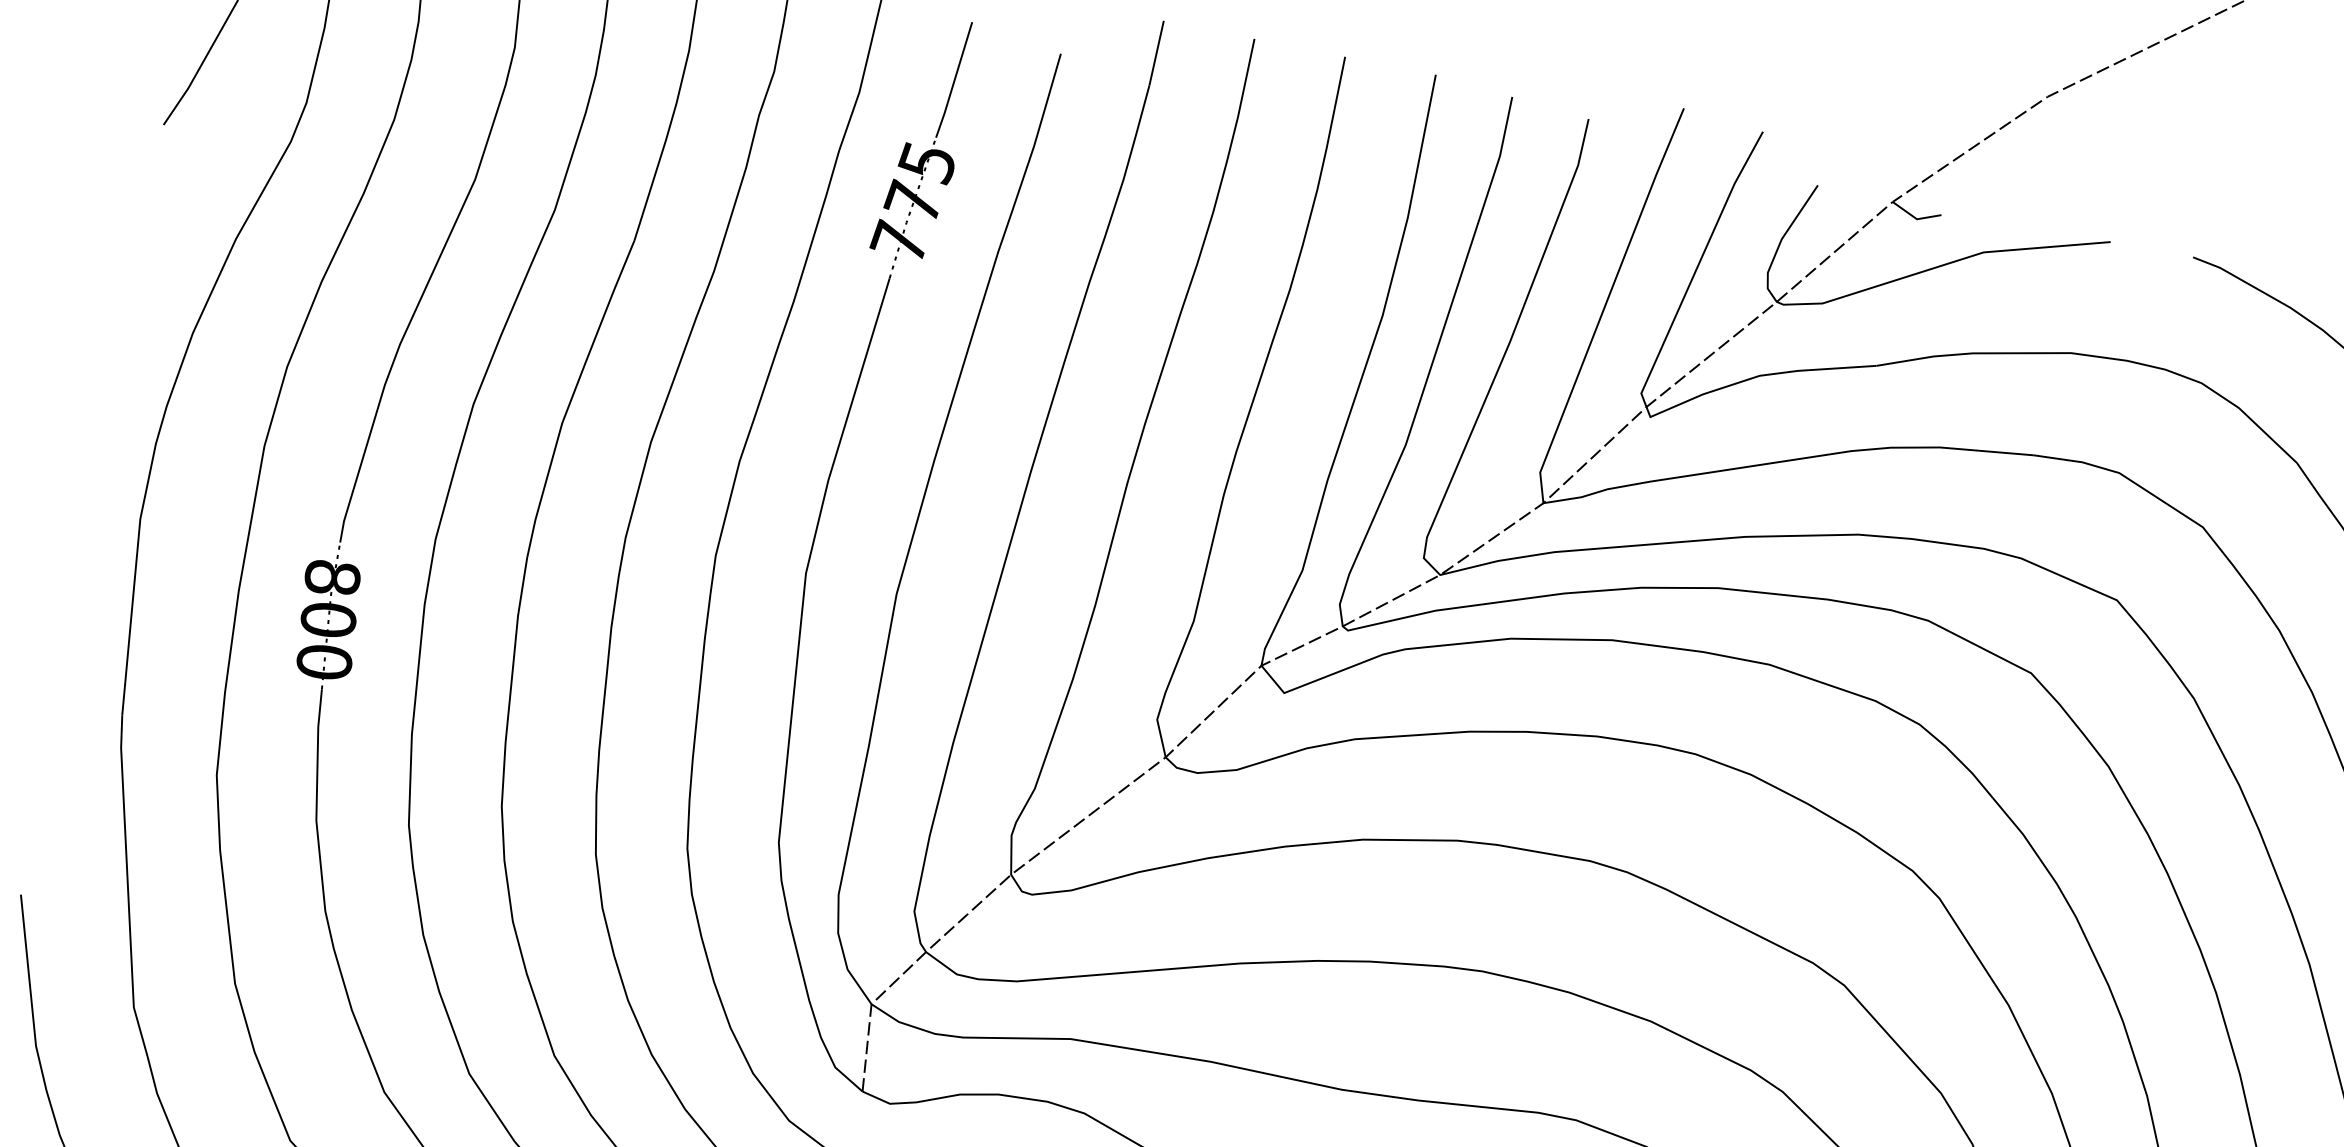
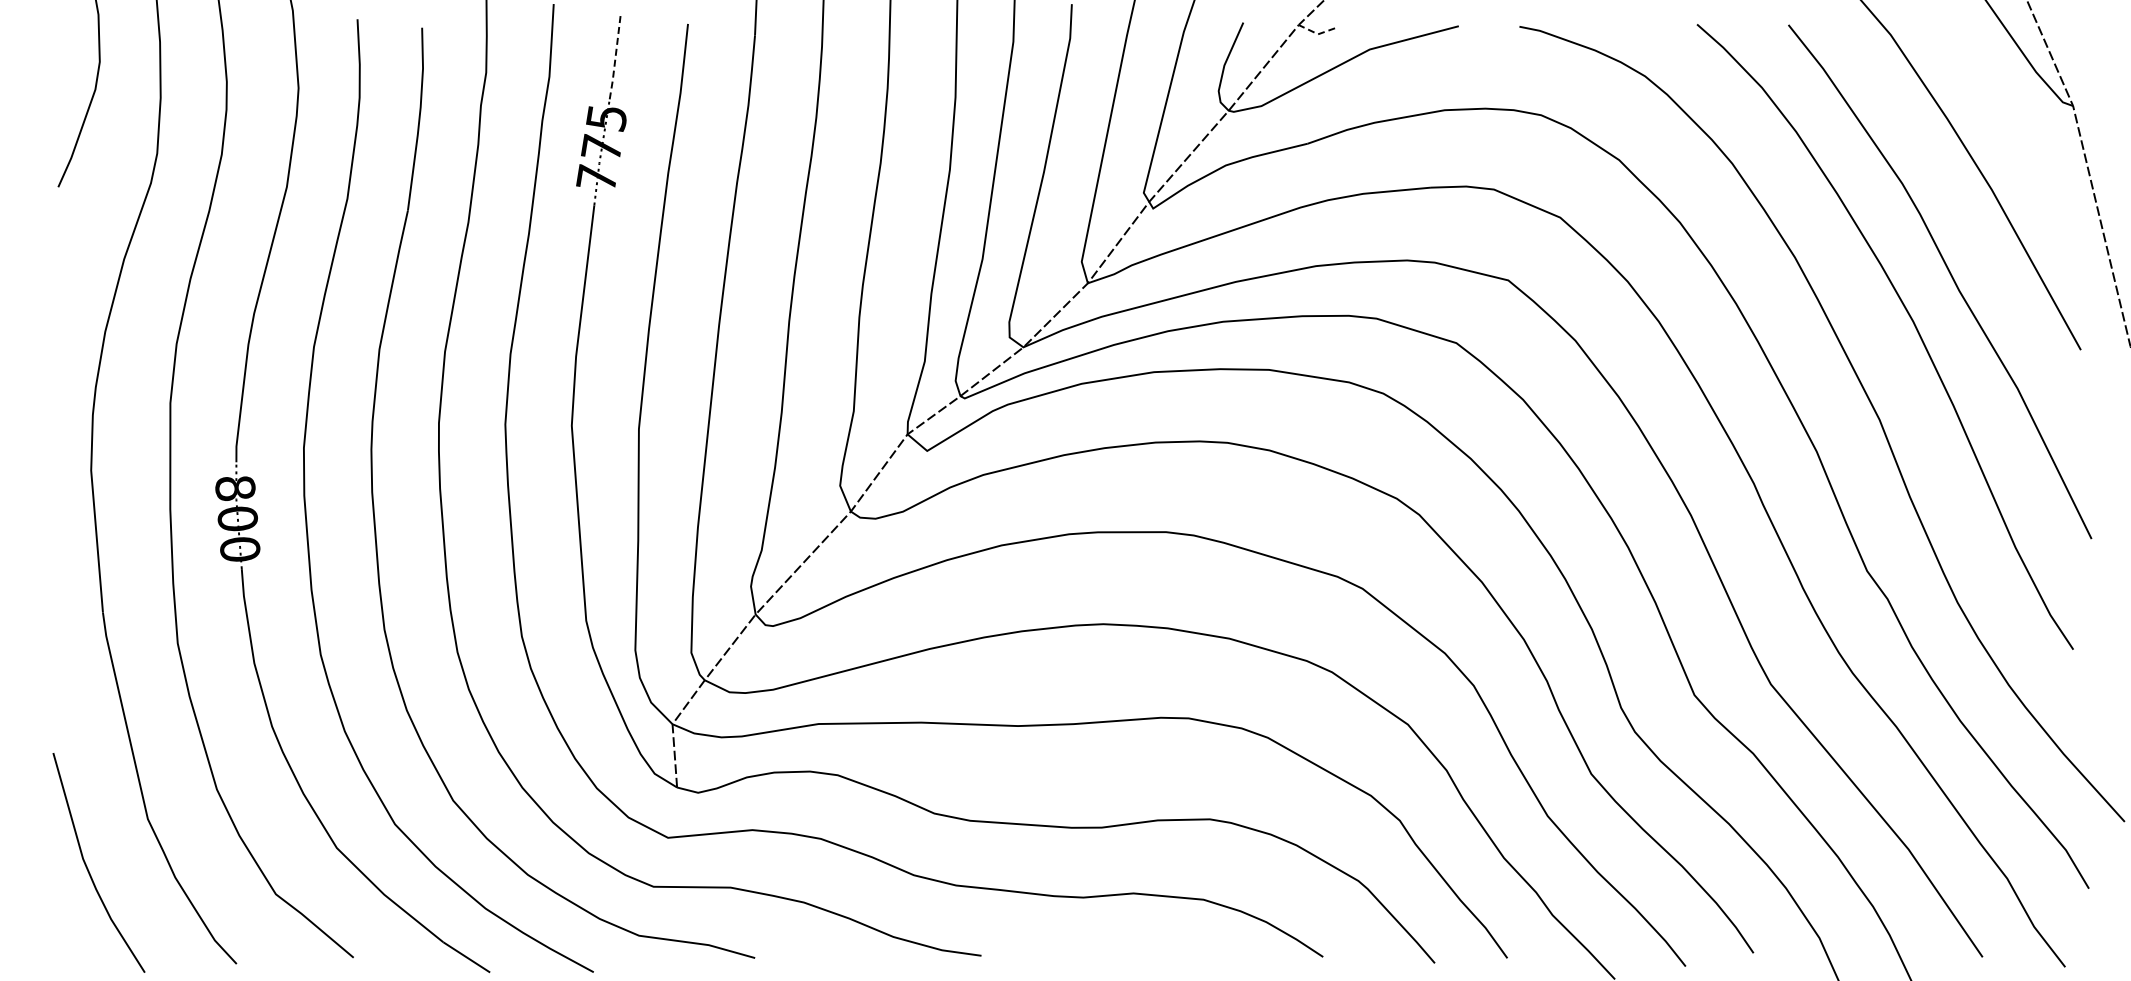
line: (954, 80) -> (615, 56), solid -> dashed
line: (1914, 217) -> (1316, 33), solid -> dashed

